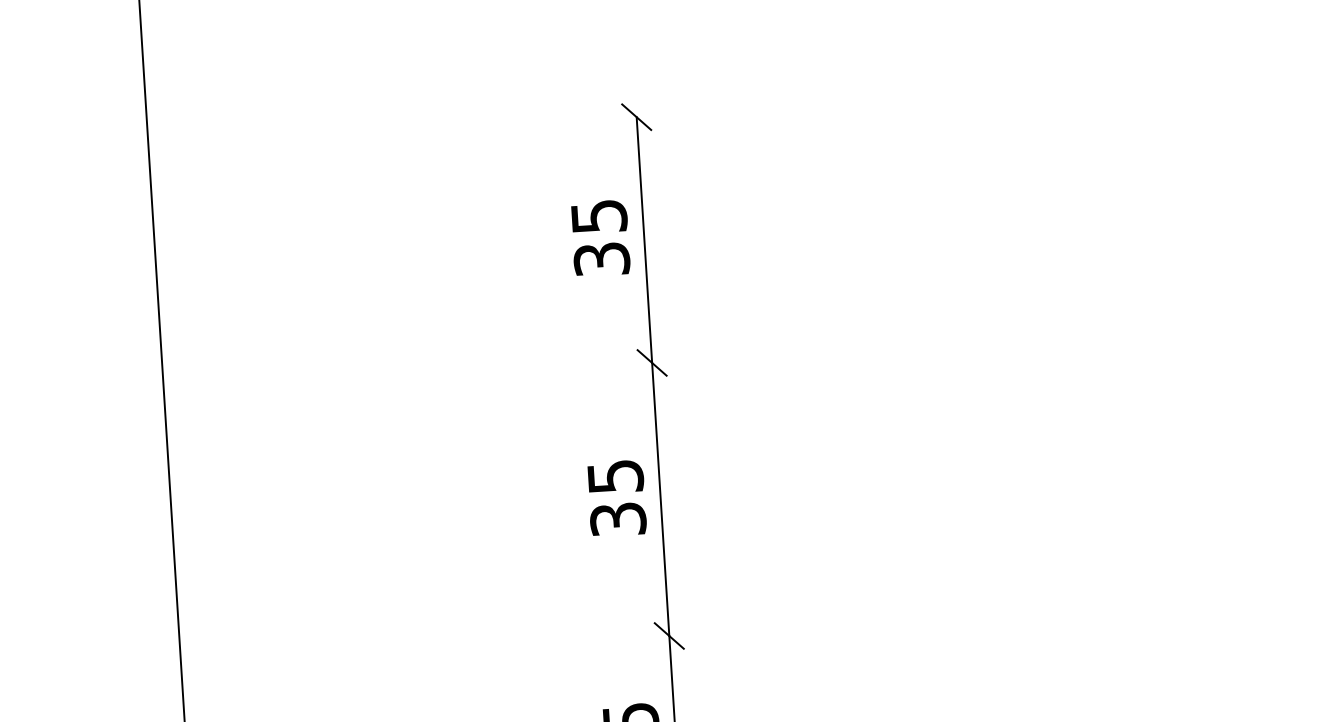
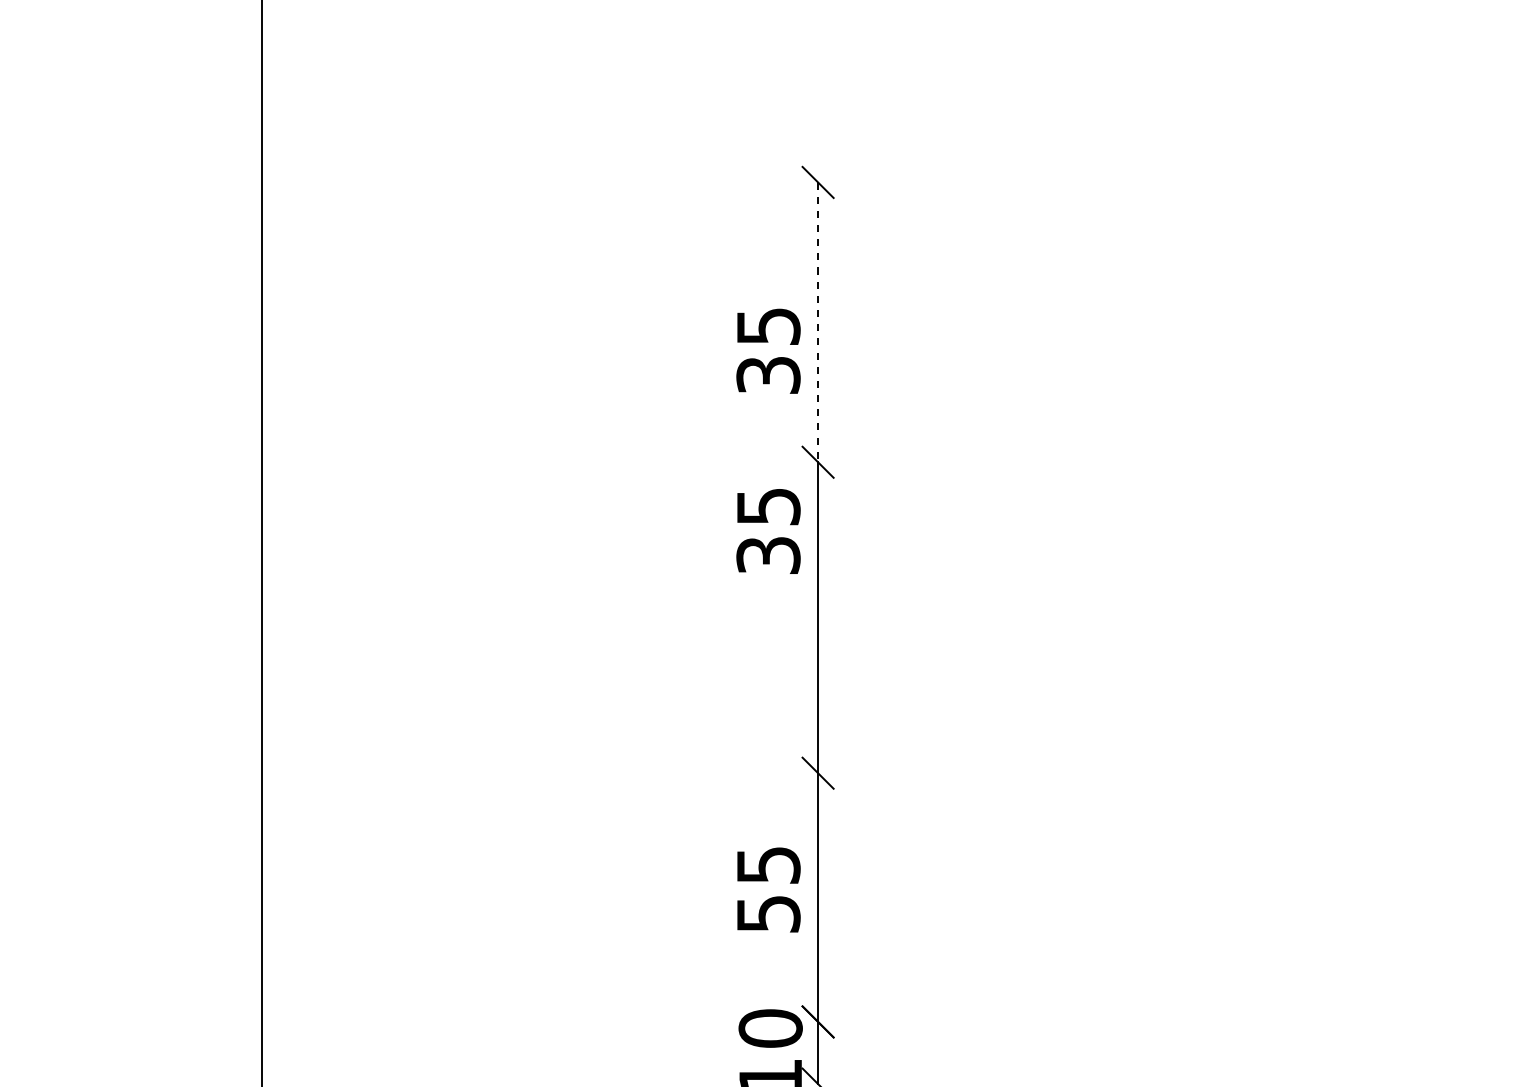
text: (600, 237) -> (768, 350), moved
line: (644, 240) -> (818, 322), solid -> dashed
text: (616, 498) -> (768, 531), moved

